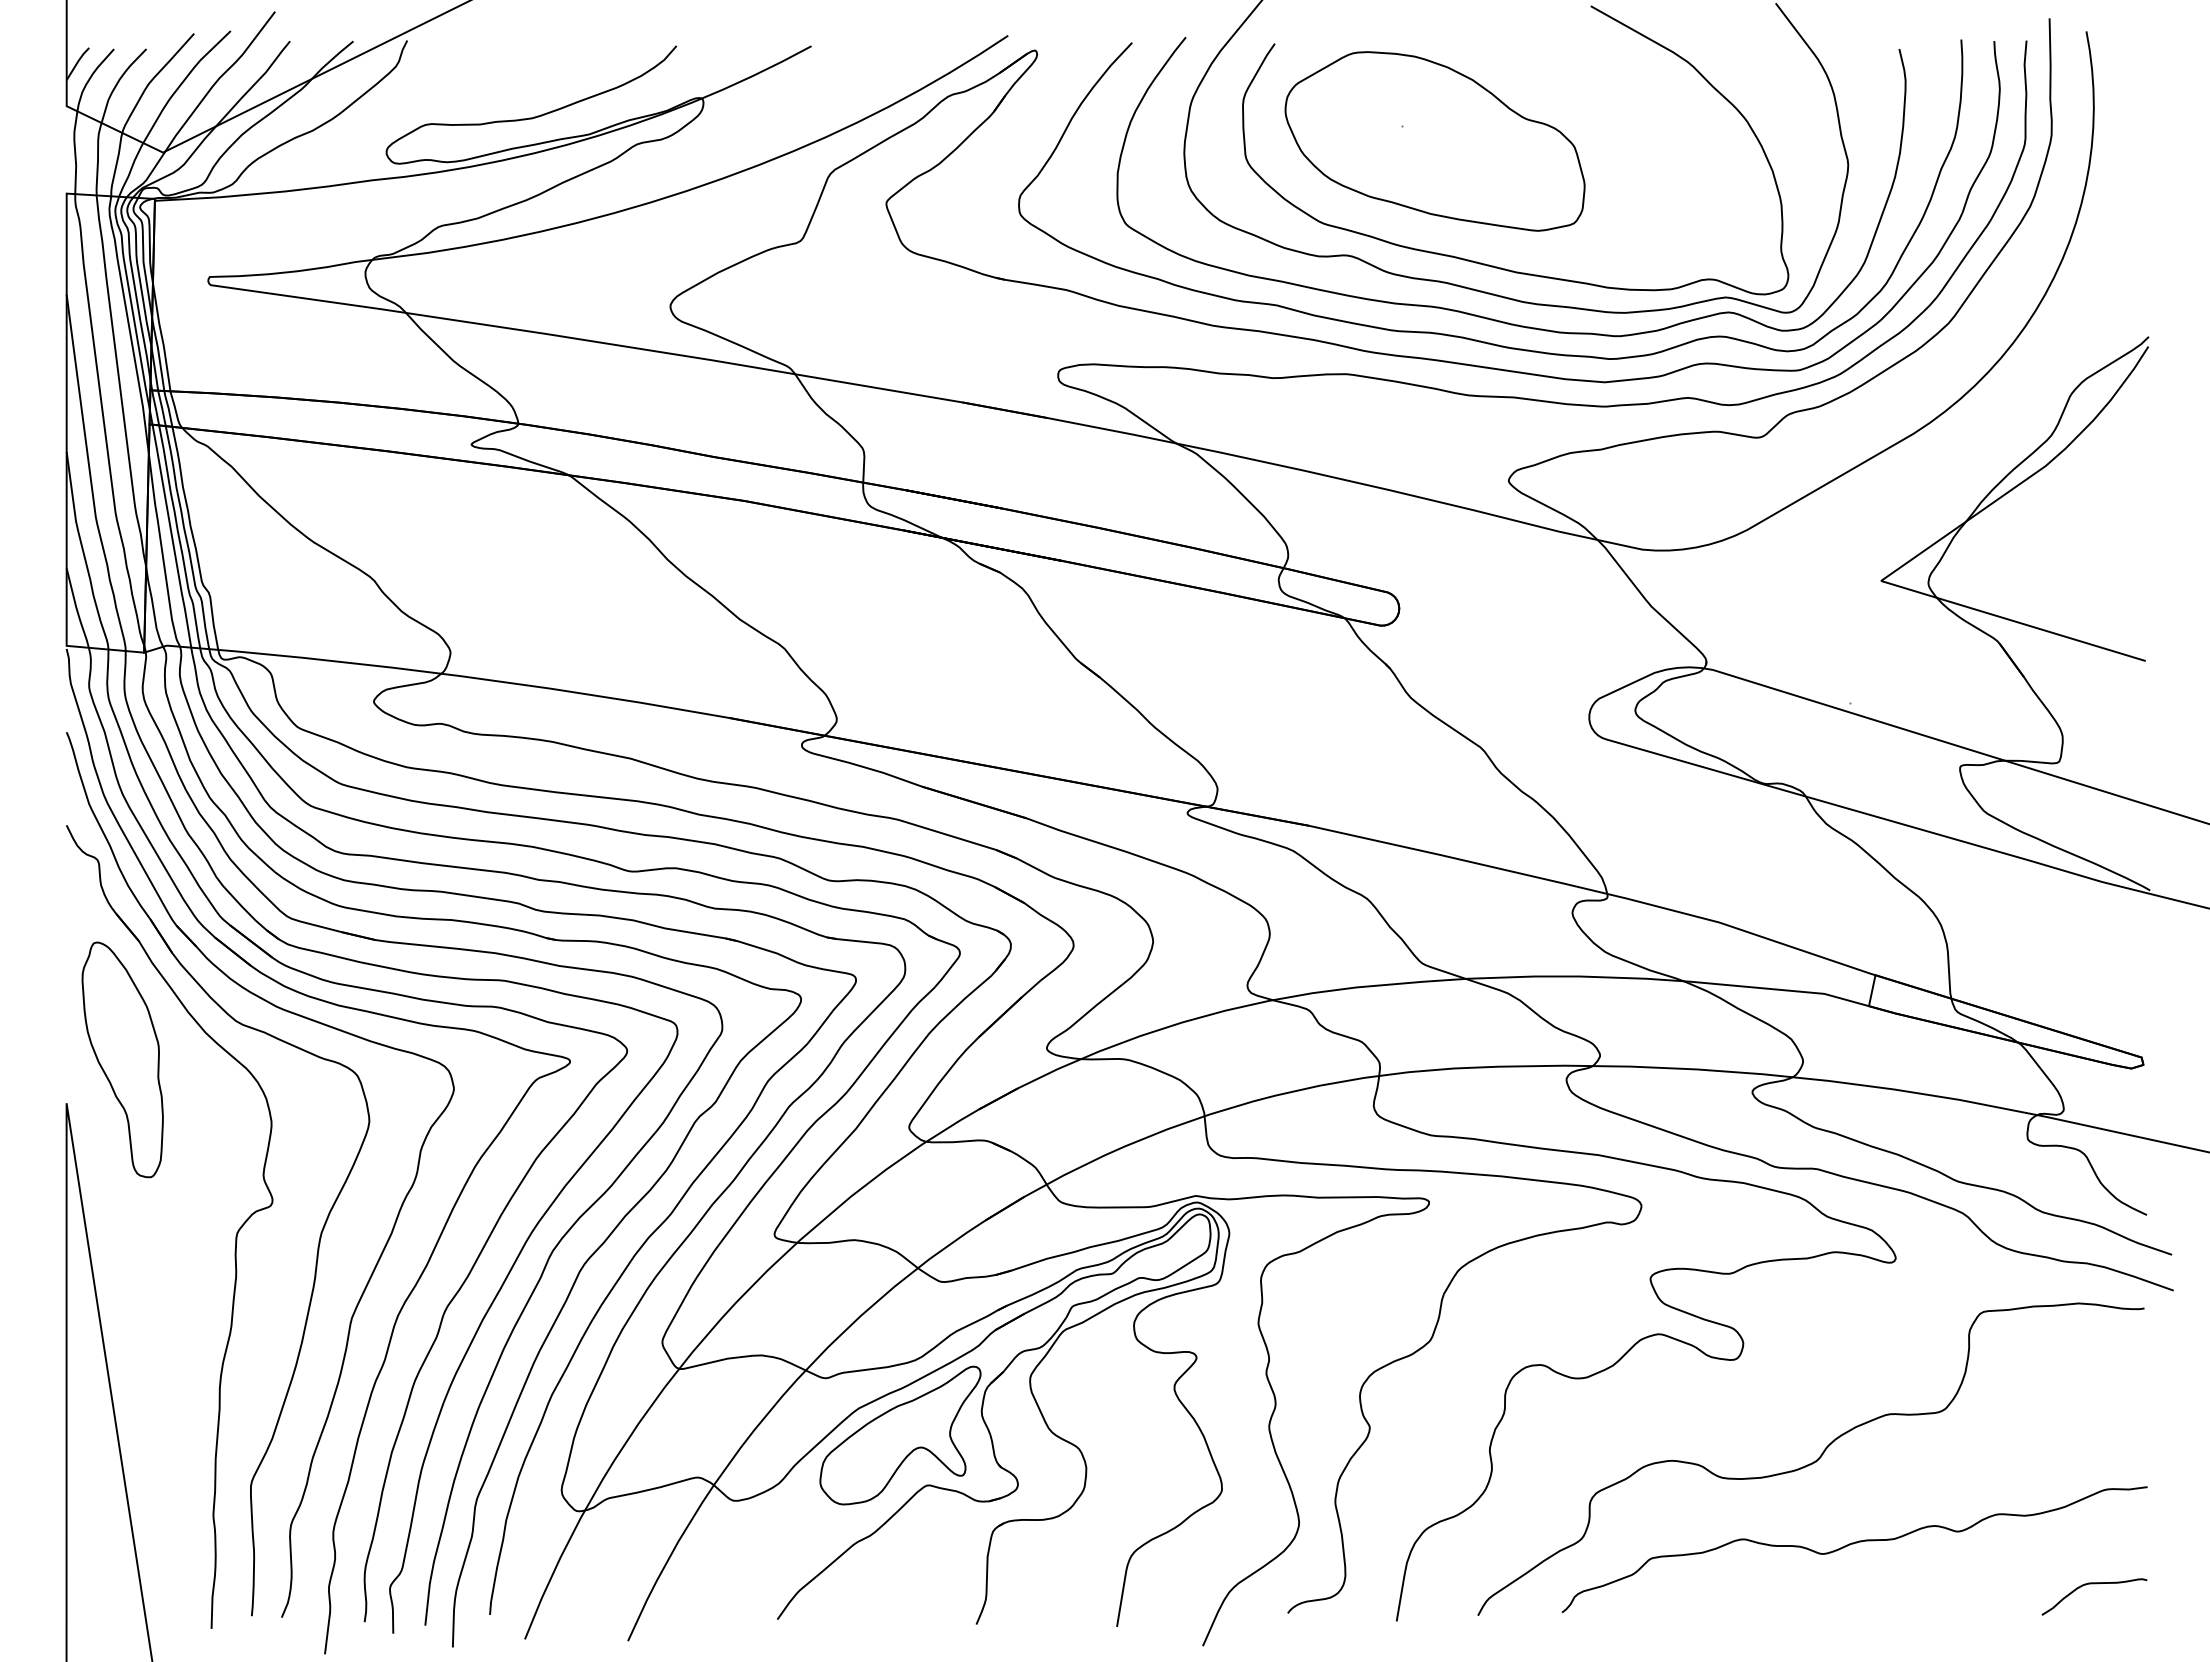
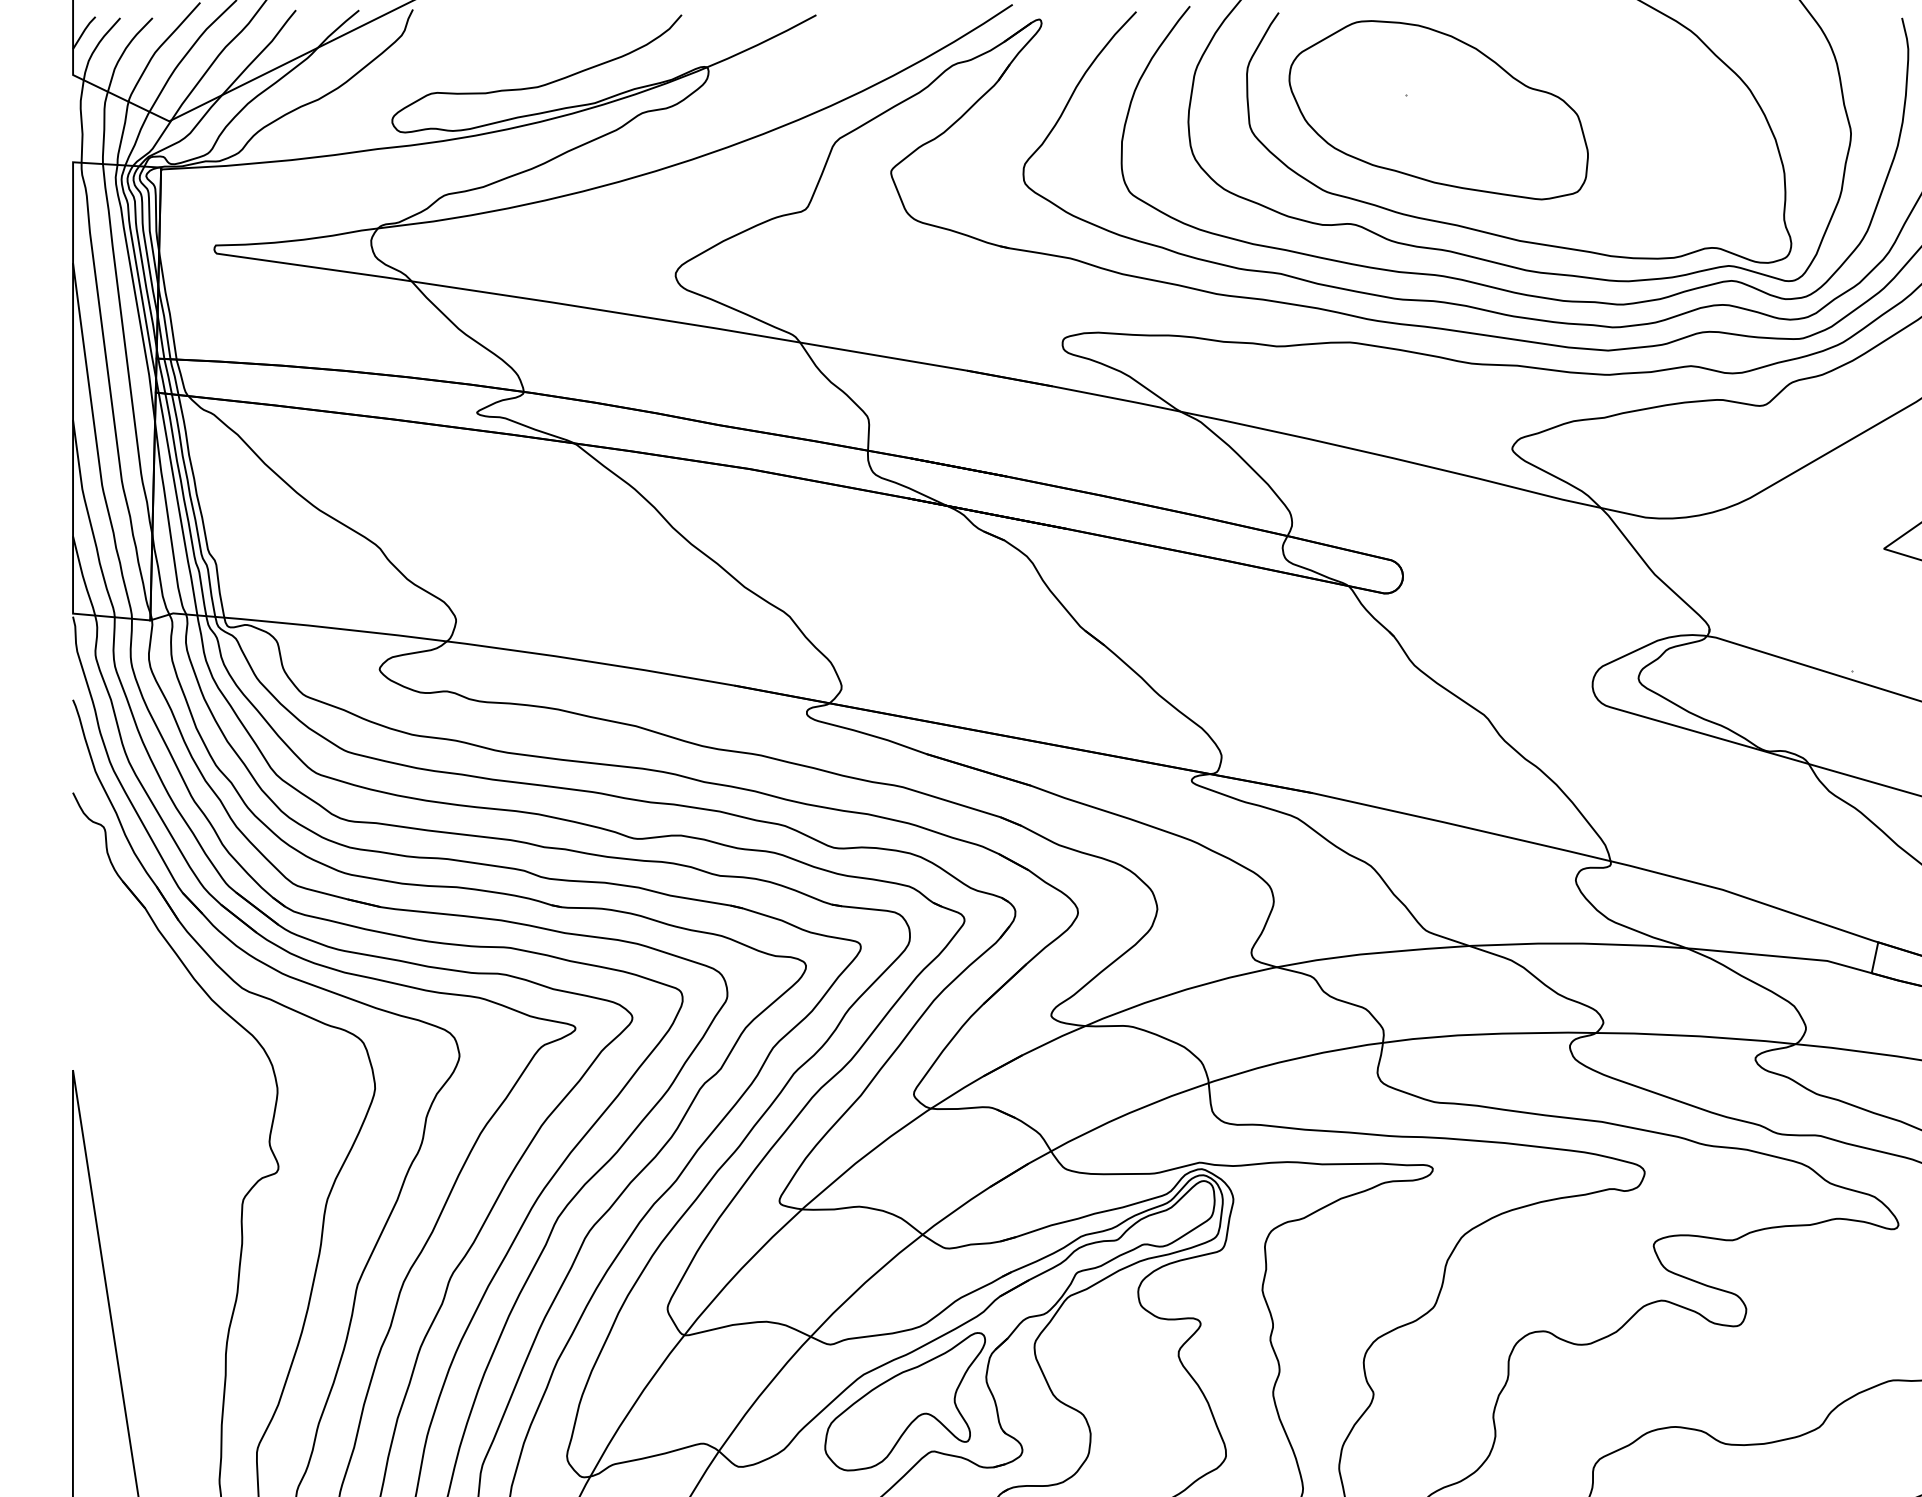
part: (122, 1059) -> (128, 1026), removed

